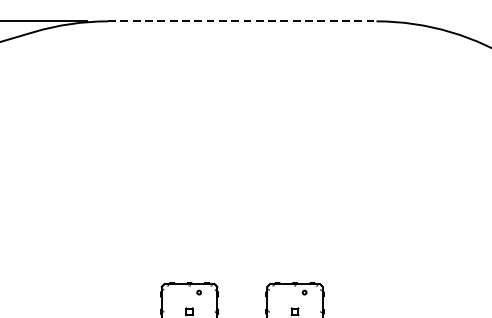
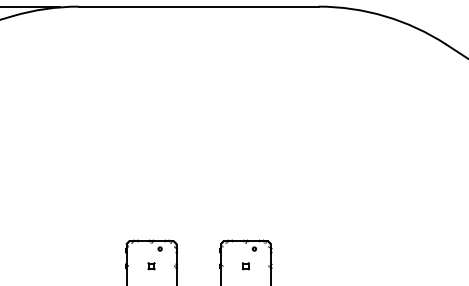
line: (242, 21) -> (198, 6), dashed -> solid

